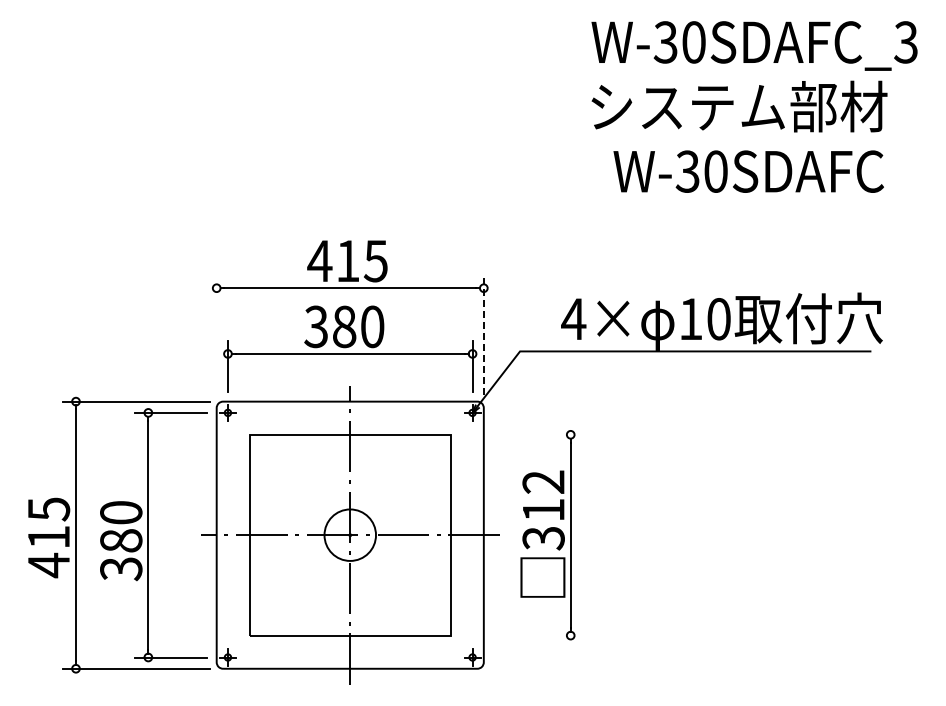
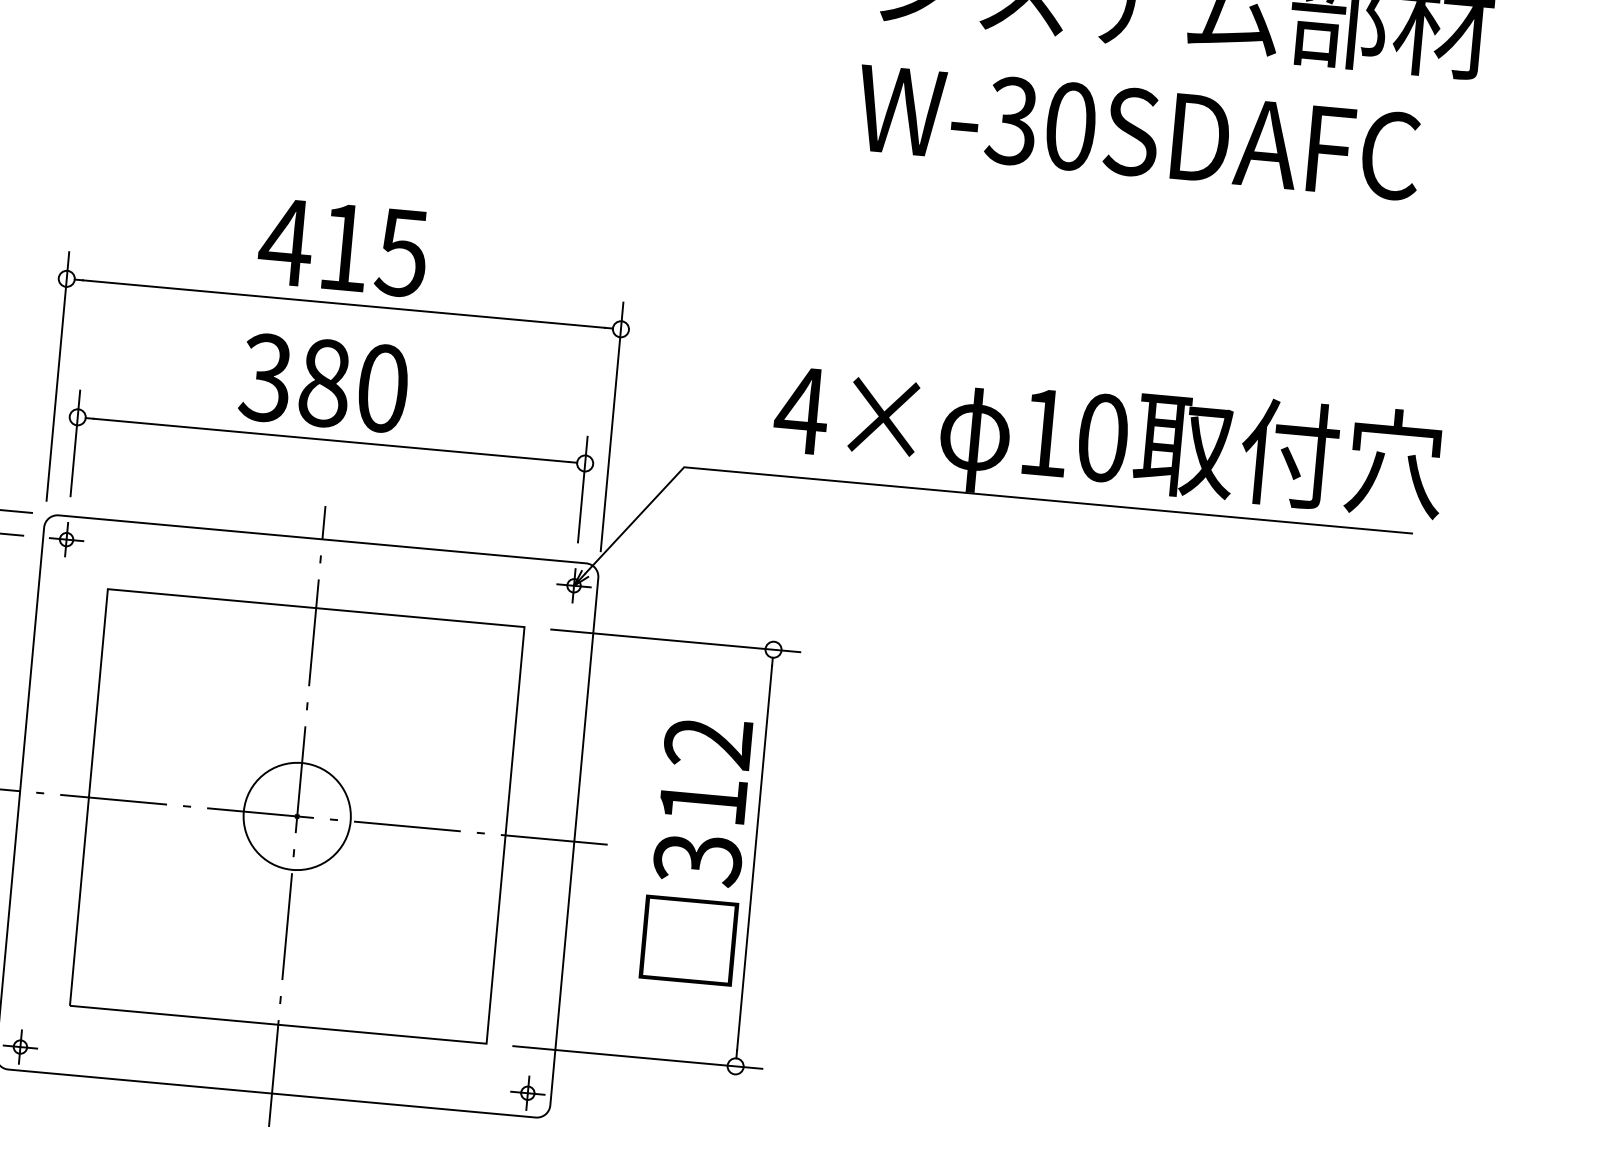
text: (748, 171) -> (1138, 132), moved
line: (216, 335) -> (57, 376), added
line: (483, 335) -> (611, 427), dashed -> solid
line: (523, 434) -> (675, 640), added
line: (523, 635) -> (637, 1057), added

